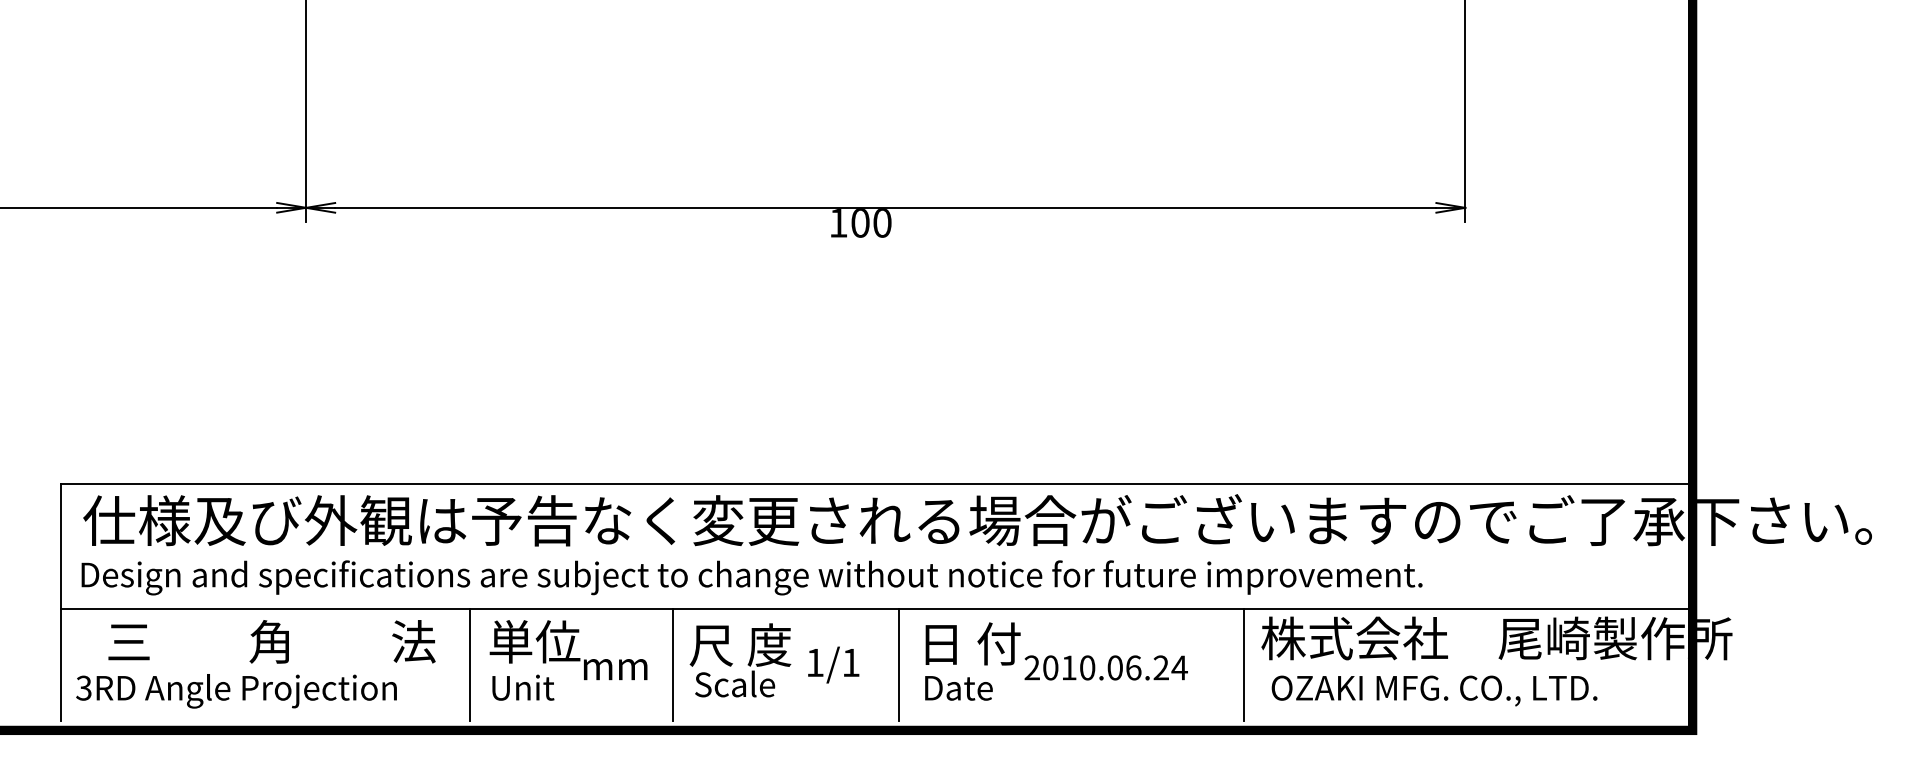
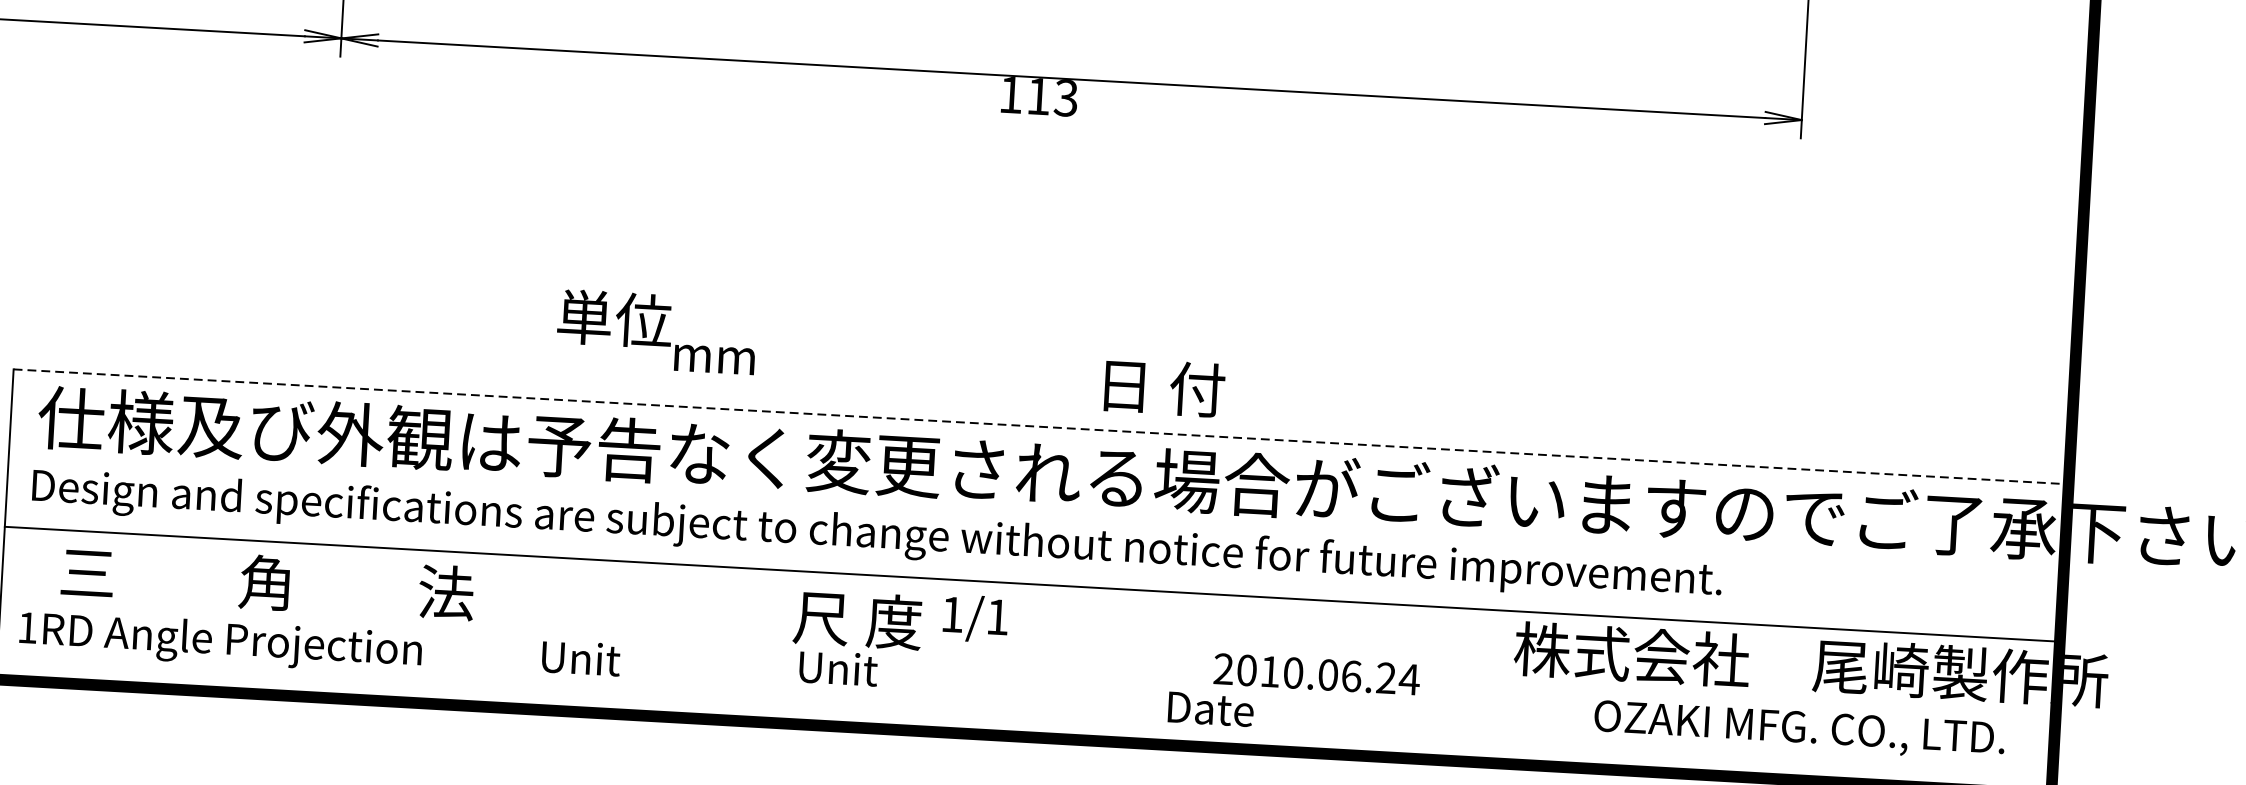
text: (871, 223) -> (1052, 97), 100 -> 113
line: (877, 484) -> (1041, 427), solid -> dashed
text: (972, 643) -> (1164, 387), moved
text: (568, 650) -> (656, 332), moved
line: (470, 664) -> (516, 625), removed
line: (673, 664) -> (772, 639), removed
text: (833, 664) -> (975, 618), moved
line: (899, 664) -> (1056, 655), removed
line: (1244, 664) -> (1491, 679), removed
text: (735, 683) -> (848, 667), Scale -> Unit
text: (83, 687) -> (27, 627), 3RD -> 1RD
text: (958, 688) -> (1210, 709), moved
text: (1434, 690) -> (1799, 729), moved

